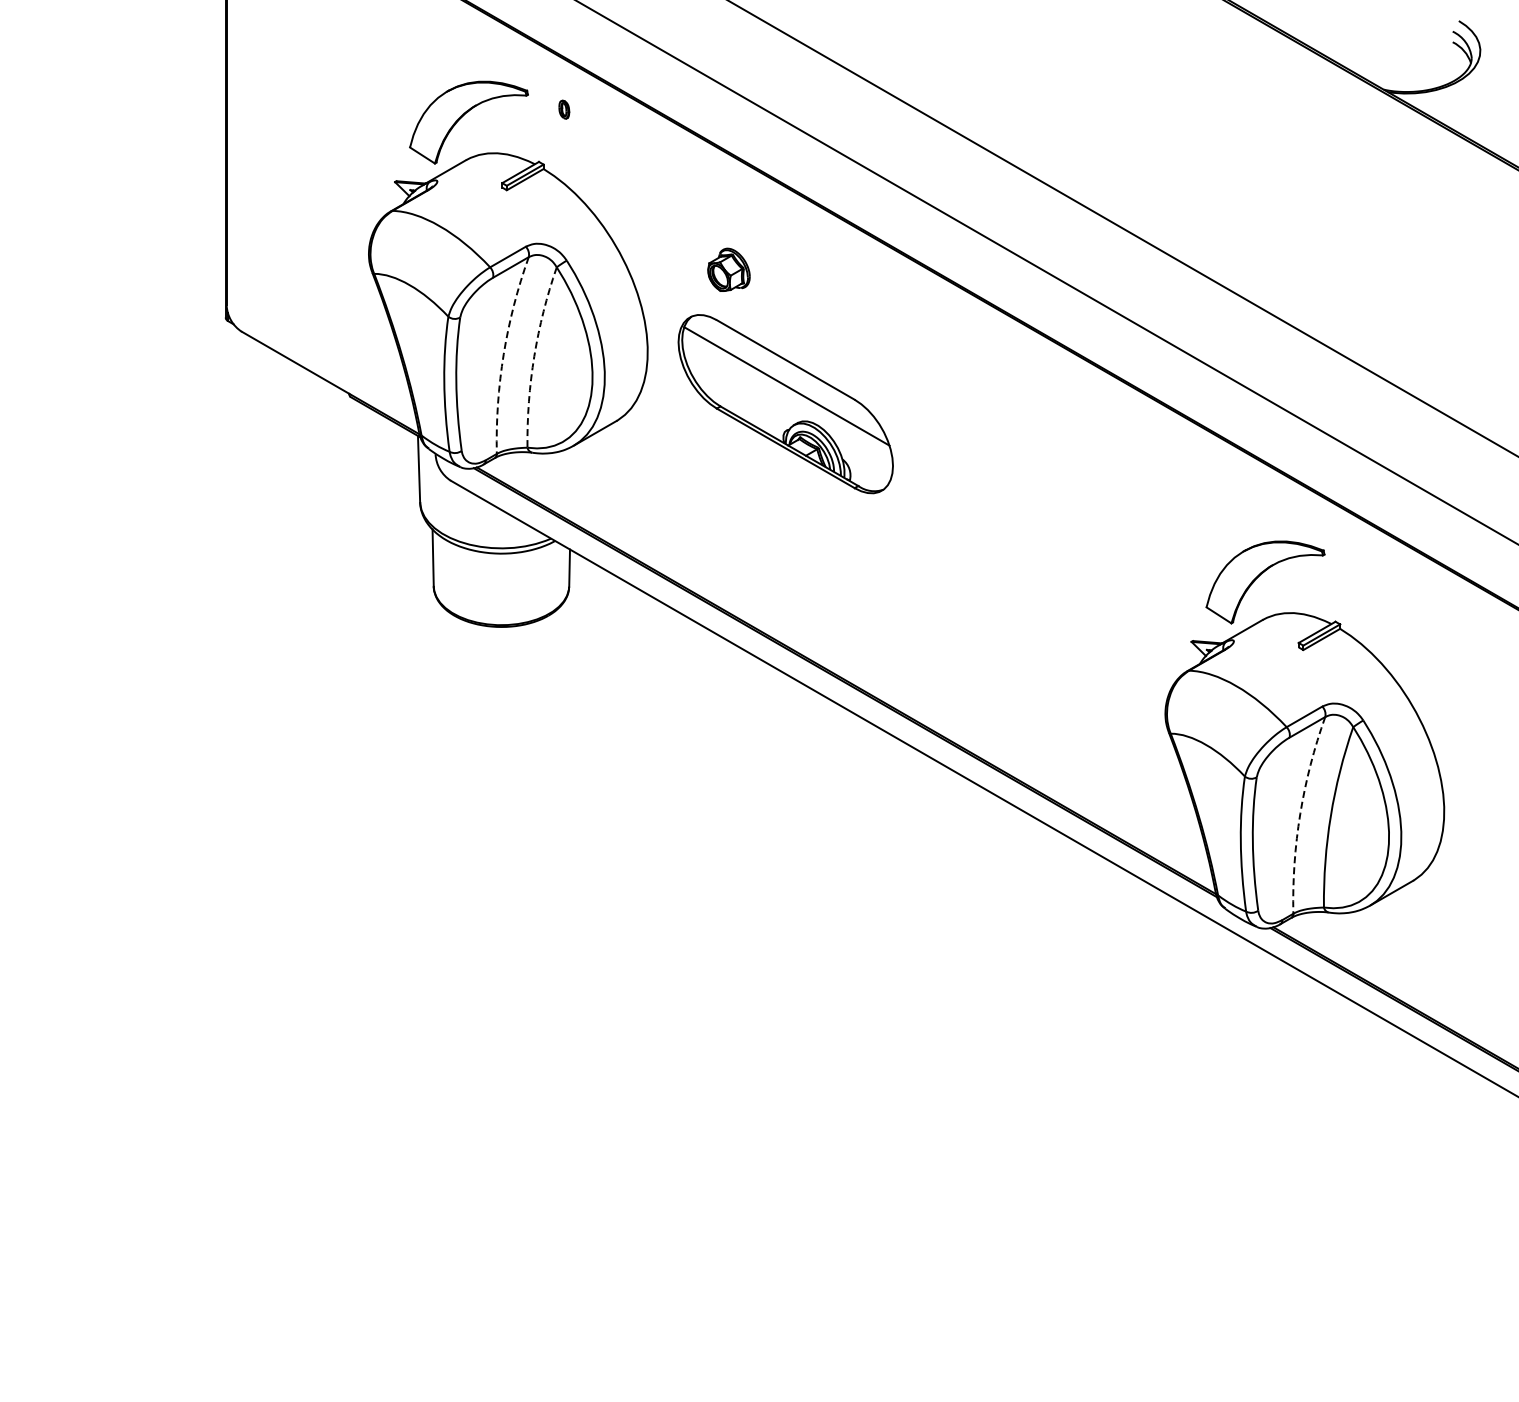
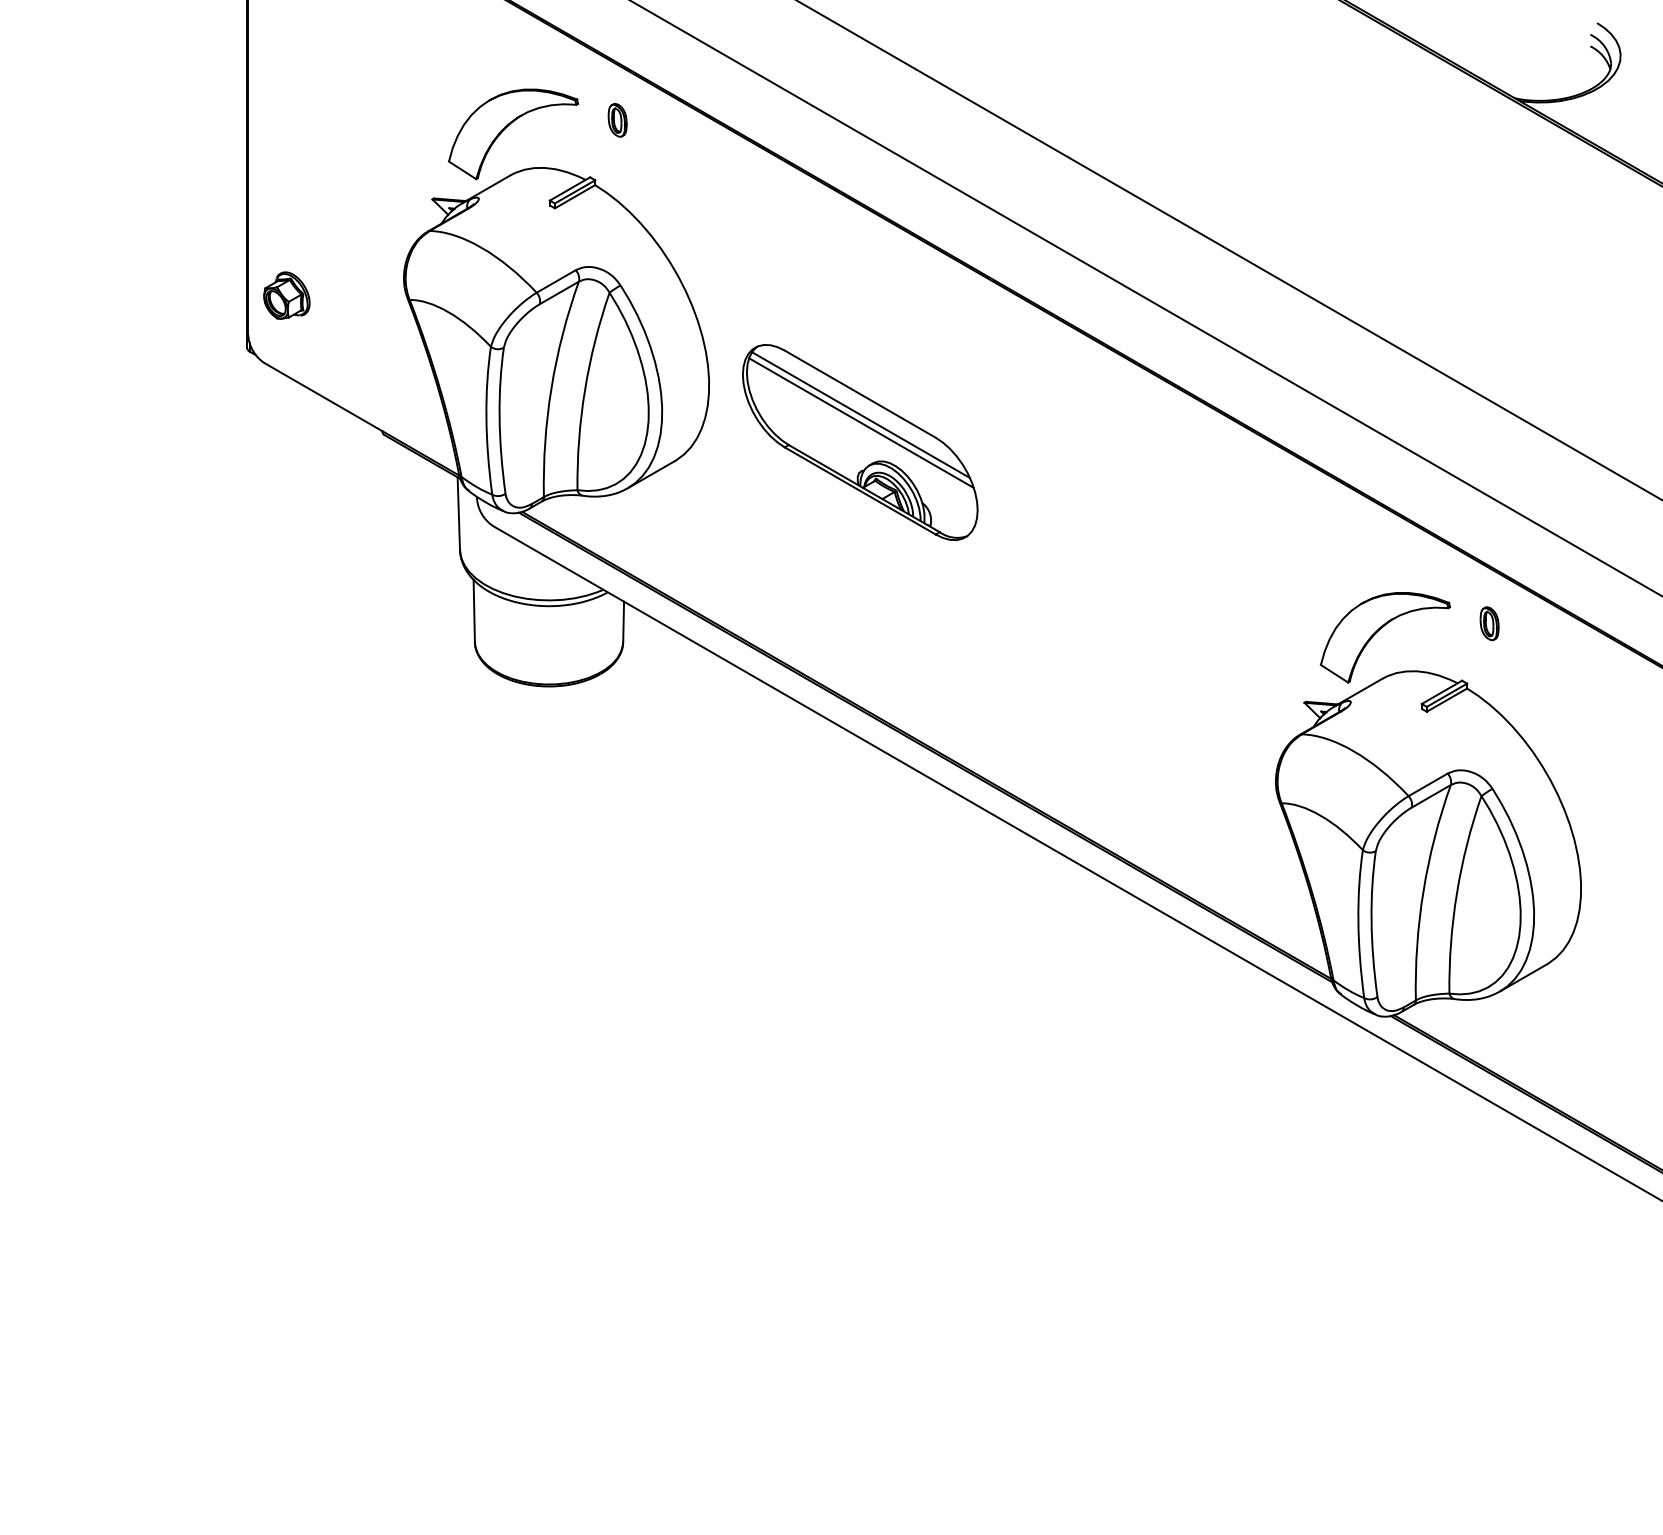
part: (564, 109) -> (618, 119), size x1.67
part: (728, 269) -> (286, 295), moved
arc: (503, 354) -> (551, 388), dashed -> solid
arc: (534, 356) -> (585, 390), dashed -> solid
line: (786, 378) -> (861, 414), added
part: (1360, 569) -> (1489, 623), added
arc: (1300, 813) -> (1423, 890), dashed -> solid

